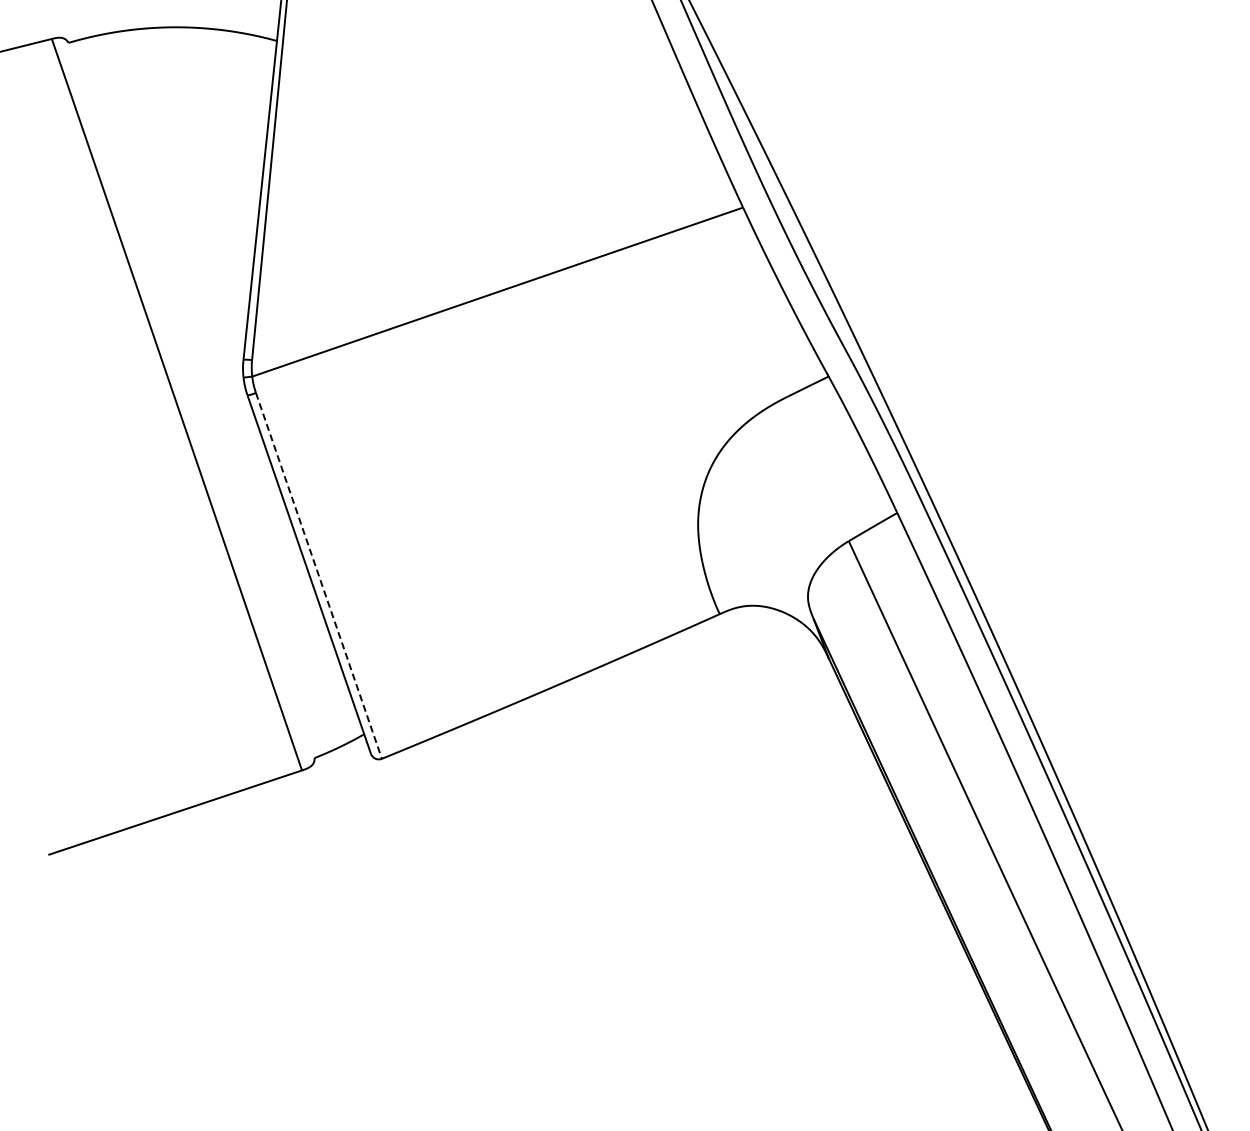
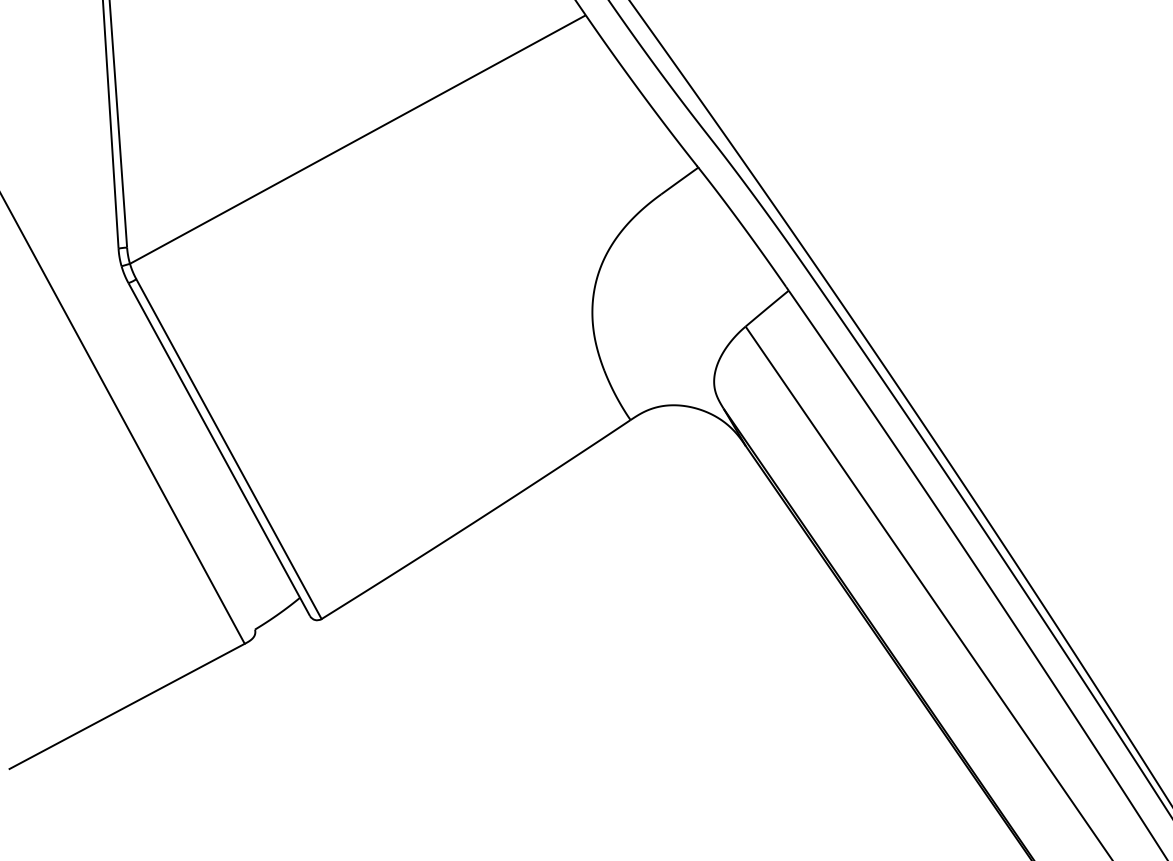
line: (319, 576) -> (229, 449), dashed -> solid

